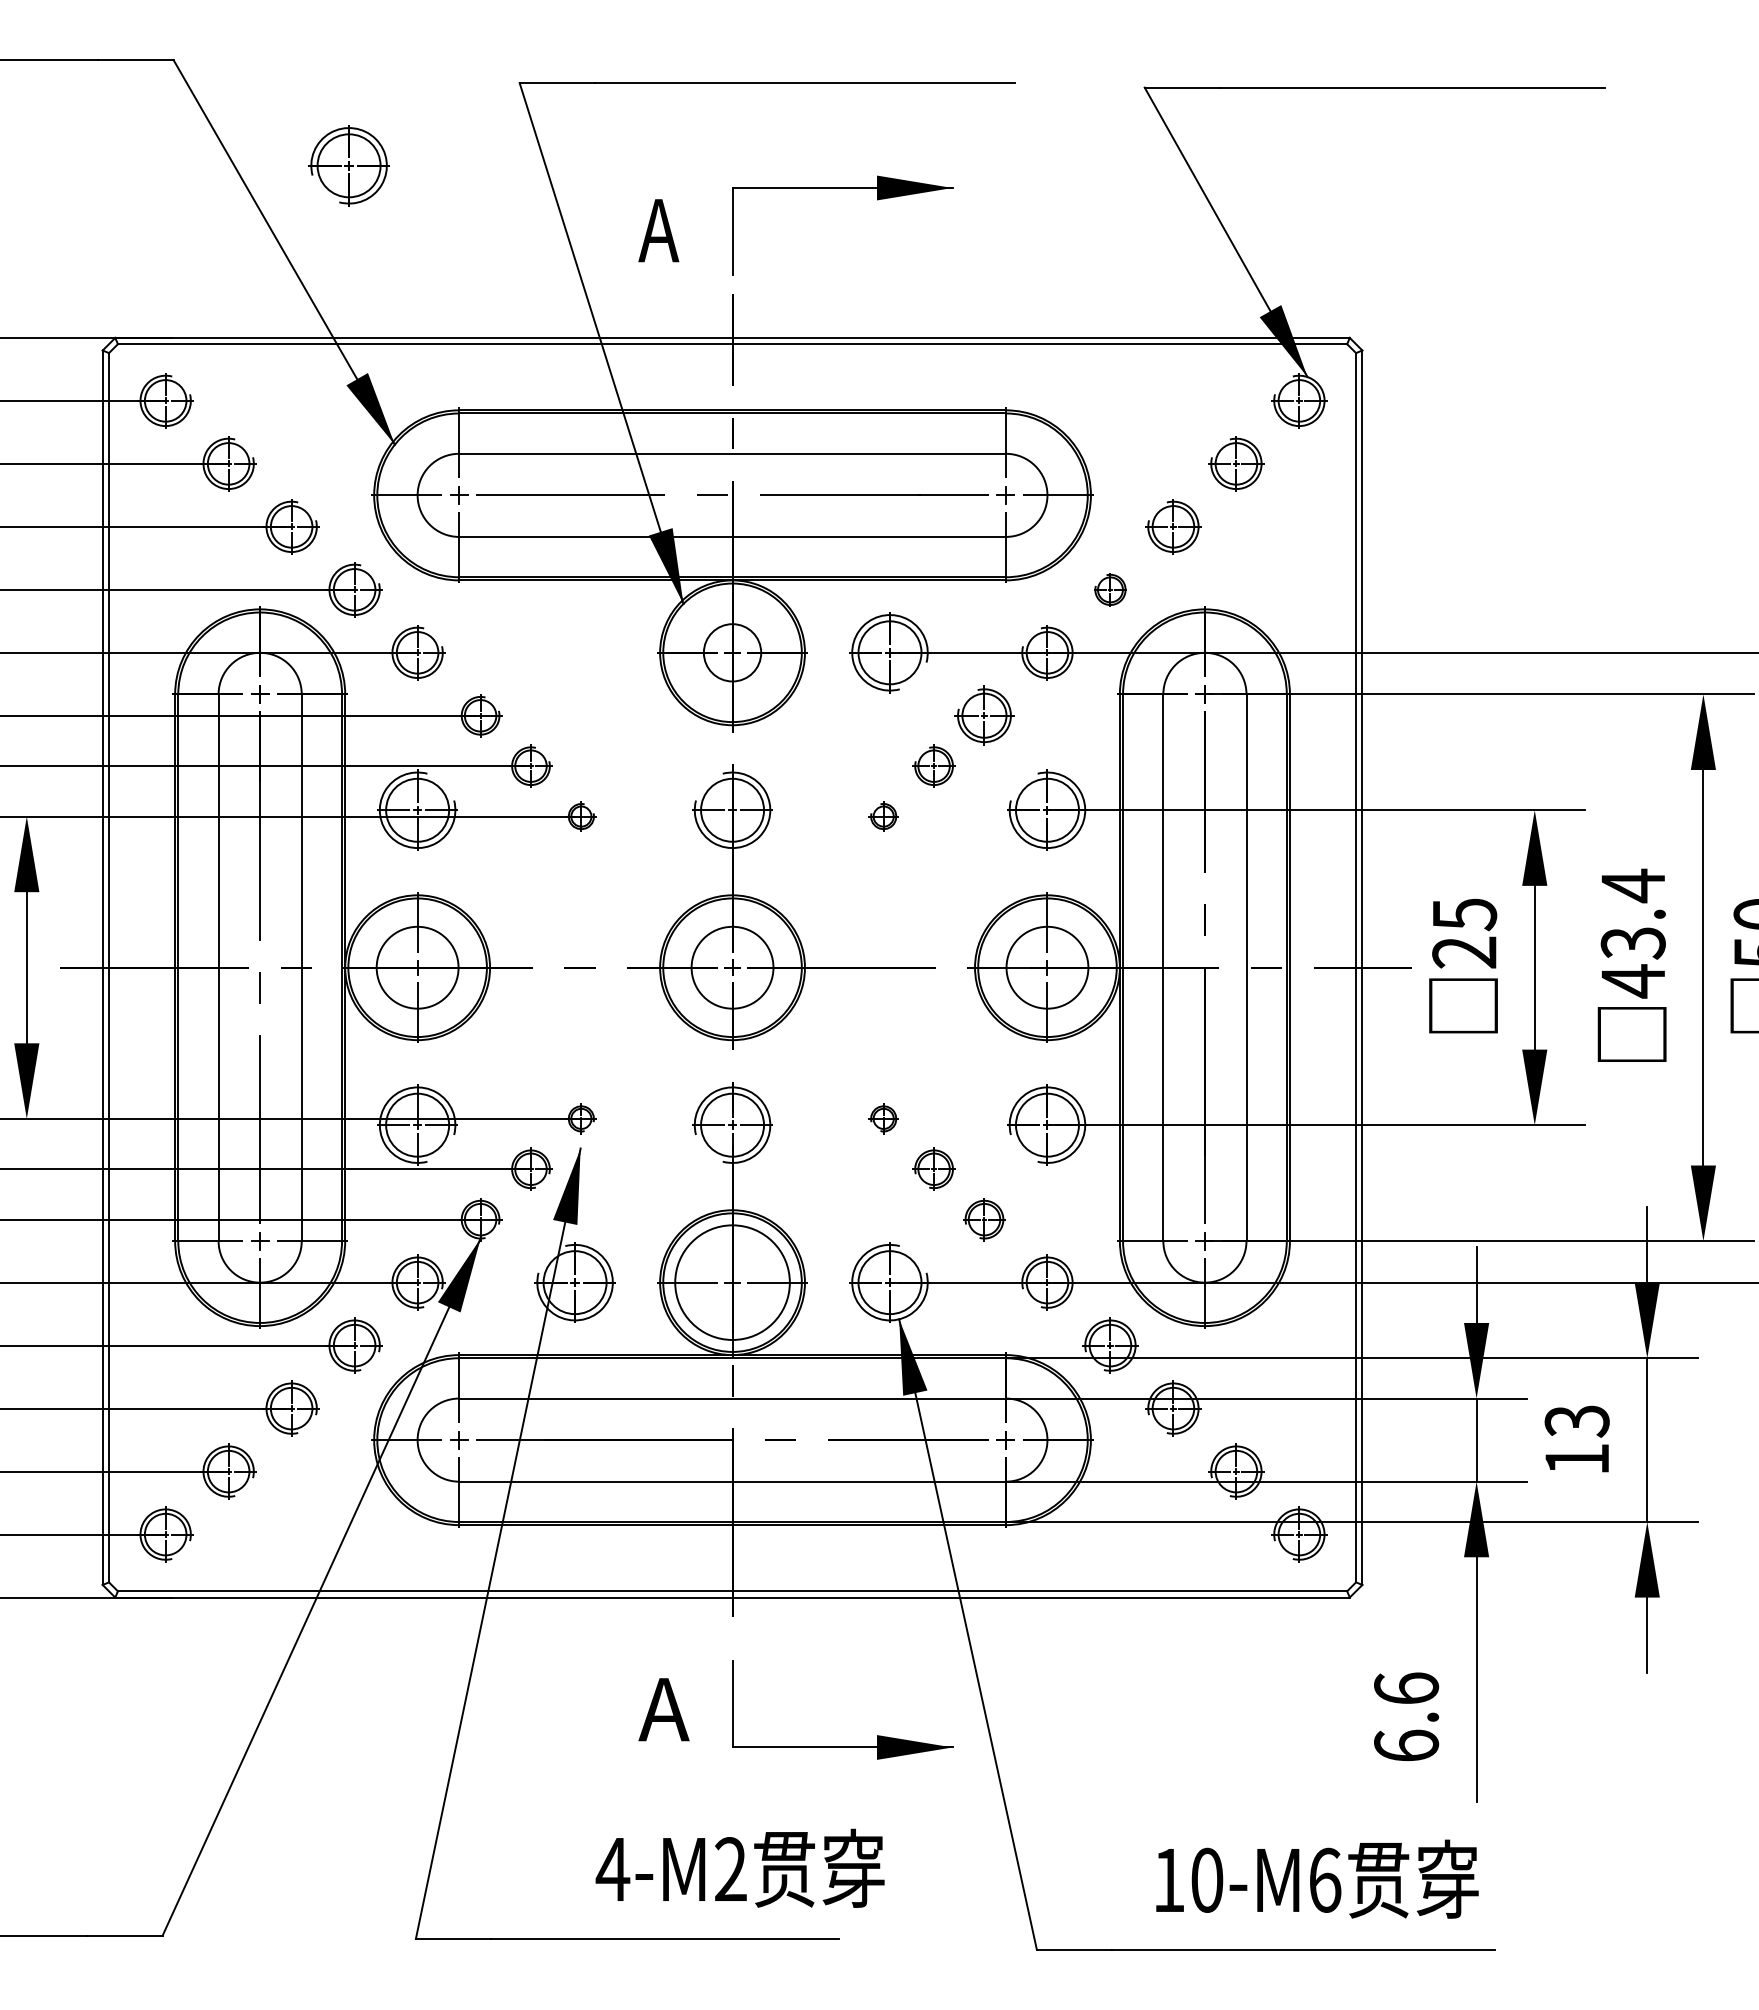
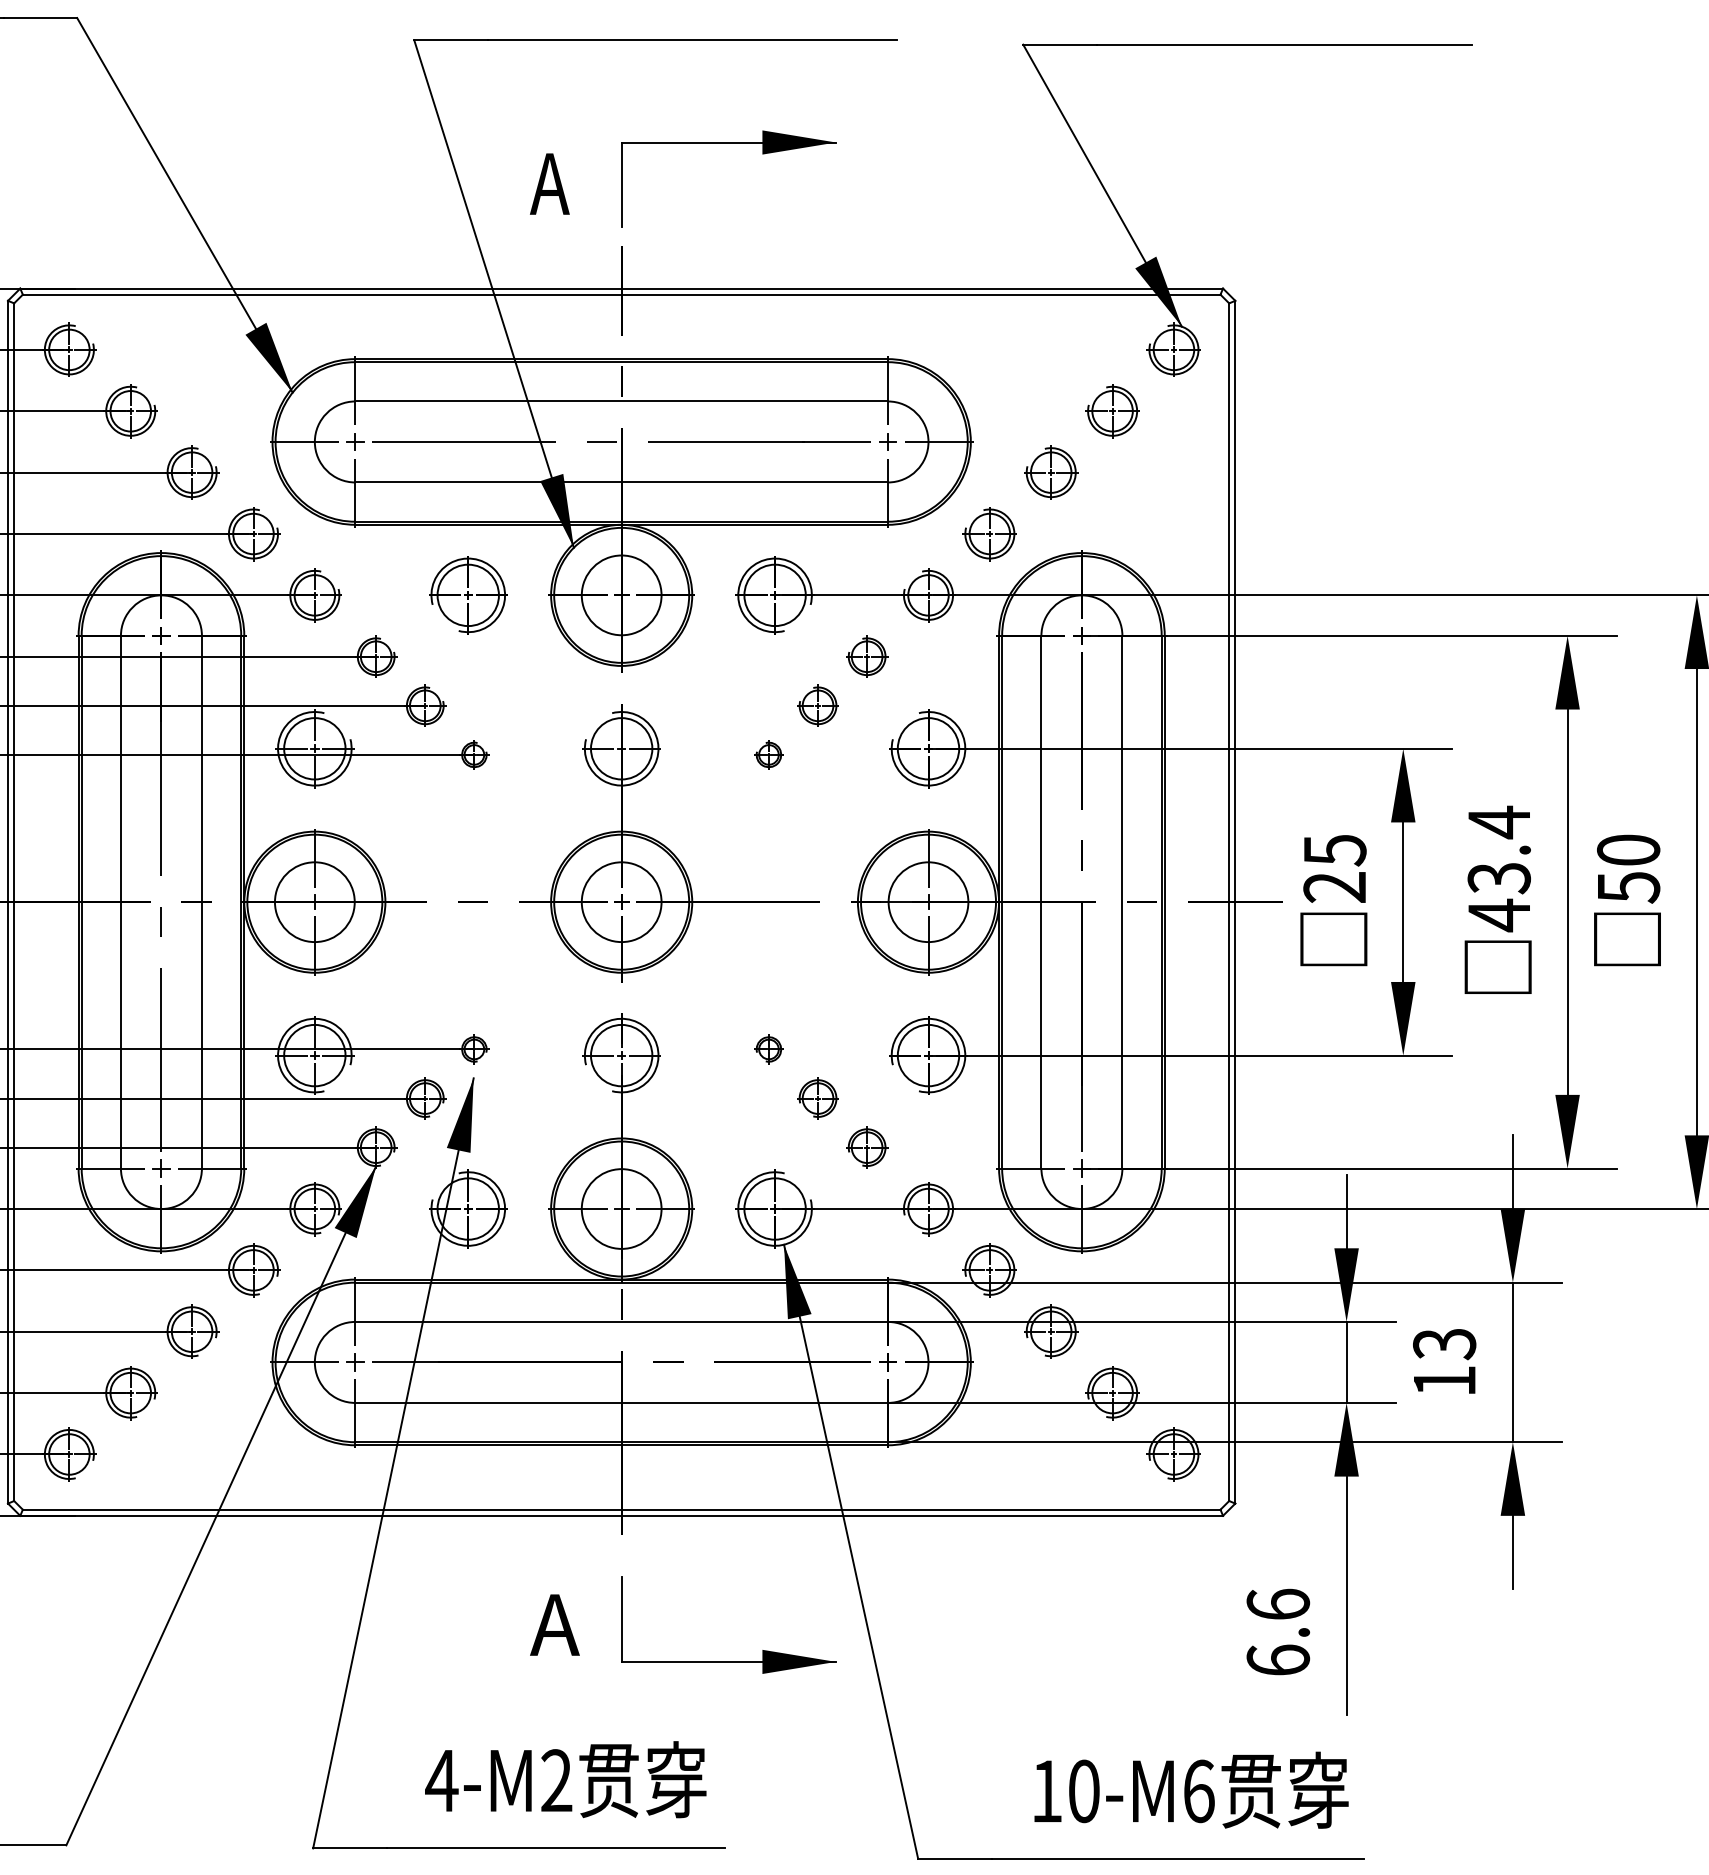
part: (348, 165) -> (467, 595), moved
part: (1110, 589) -> (989, 533), size x1.67
circle: (732, 652) -> (621, 595), size x1.43
part: (984, 715) -> (867, 656), size x0.71
circle: (732, 1282) -> (621, 1208), size x0.71
text: (739, 1867) -> (565, 1778), moved

